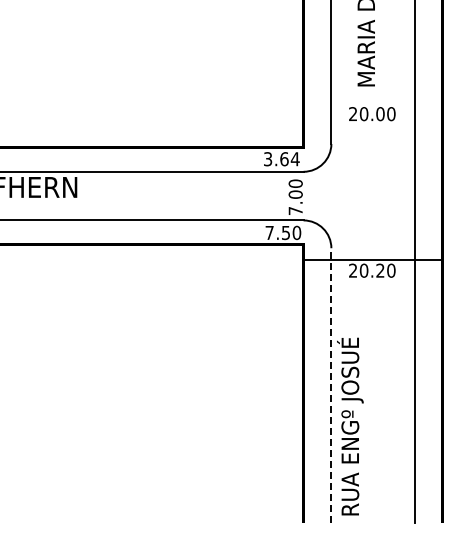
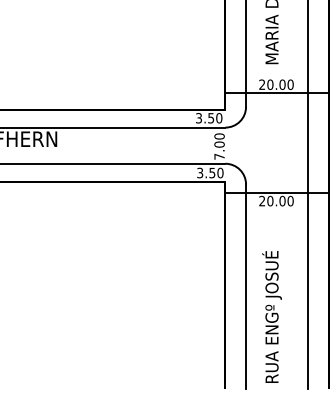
line: (372, 125) -> (276, 93), added
text: (289, 159) -> (214, 118), 3.64 -> 3.50
text: (269, 232) -> (200, 172), 7.50 -> 3.50
text: (380, 270) -> (282, 200), 20.20 -> 20.00
line: (331, 385) -> (246, 286), dashed -> solid
text: (350, 426) -> (272, 316), moved

